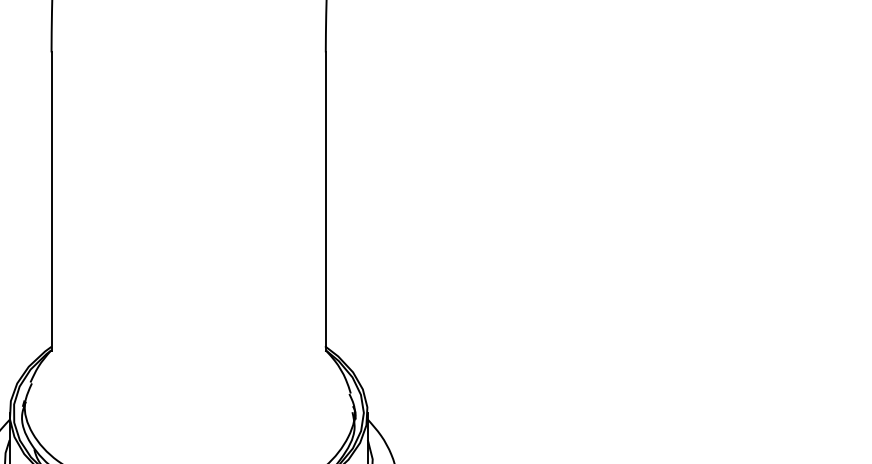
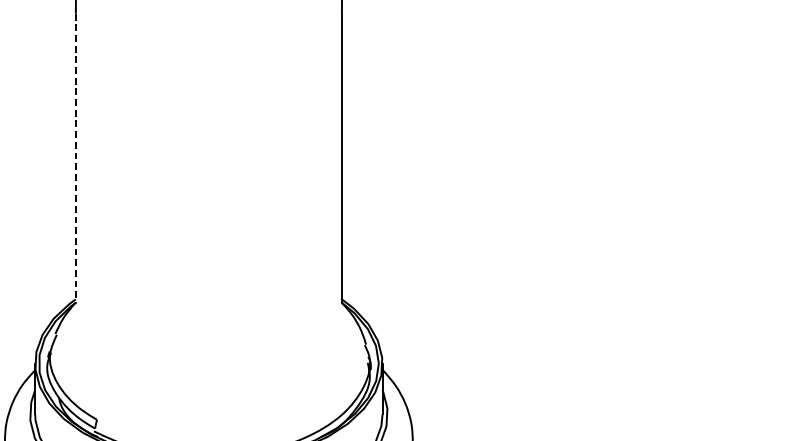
line: (51, 202) -> (75, 159), solid -> dashed

